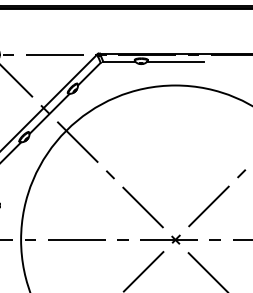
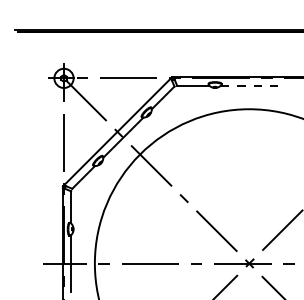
line: (175, 61) -> (249, 85), solid -> dashed

